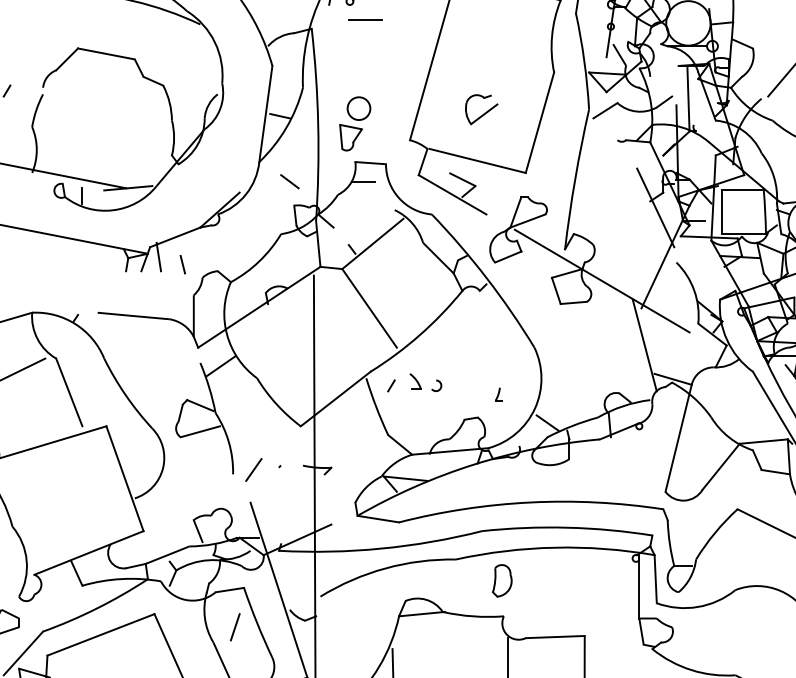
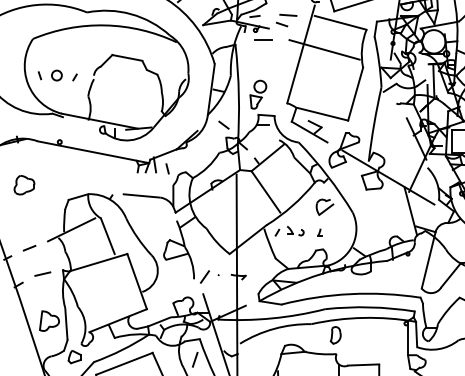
line: (480, 37) -> (324, 49), added
part: (480, 108) -> (324, 206), moved
part: (497, 394) -> (319, 232), moved

